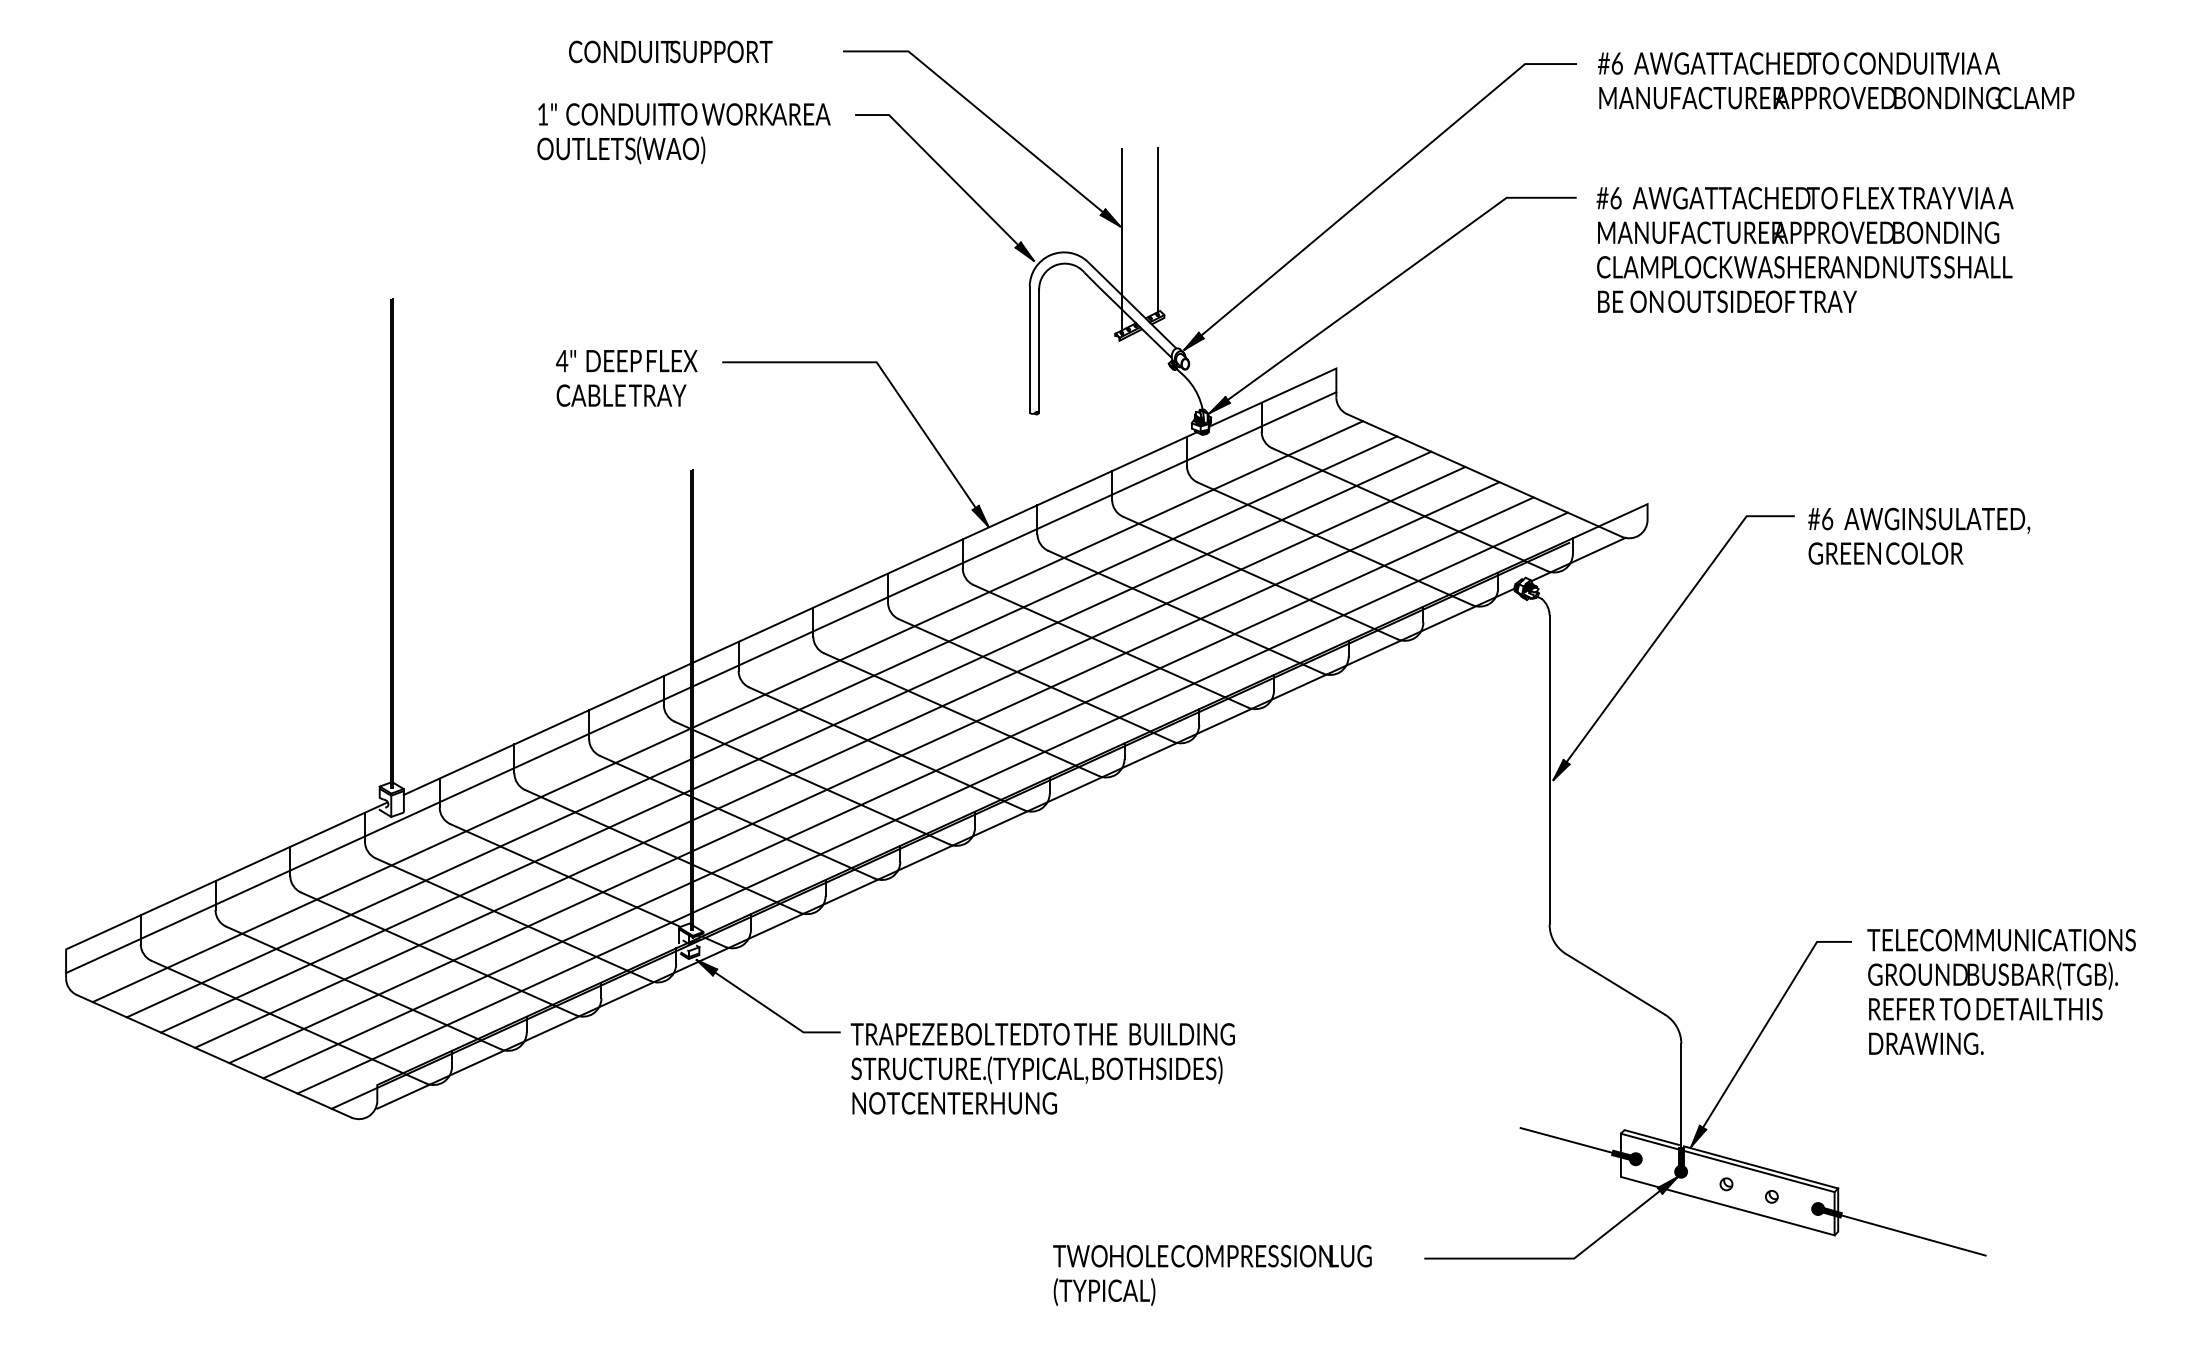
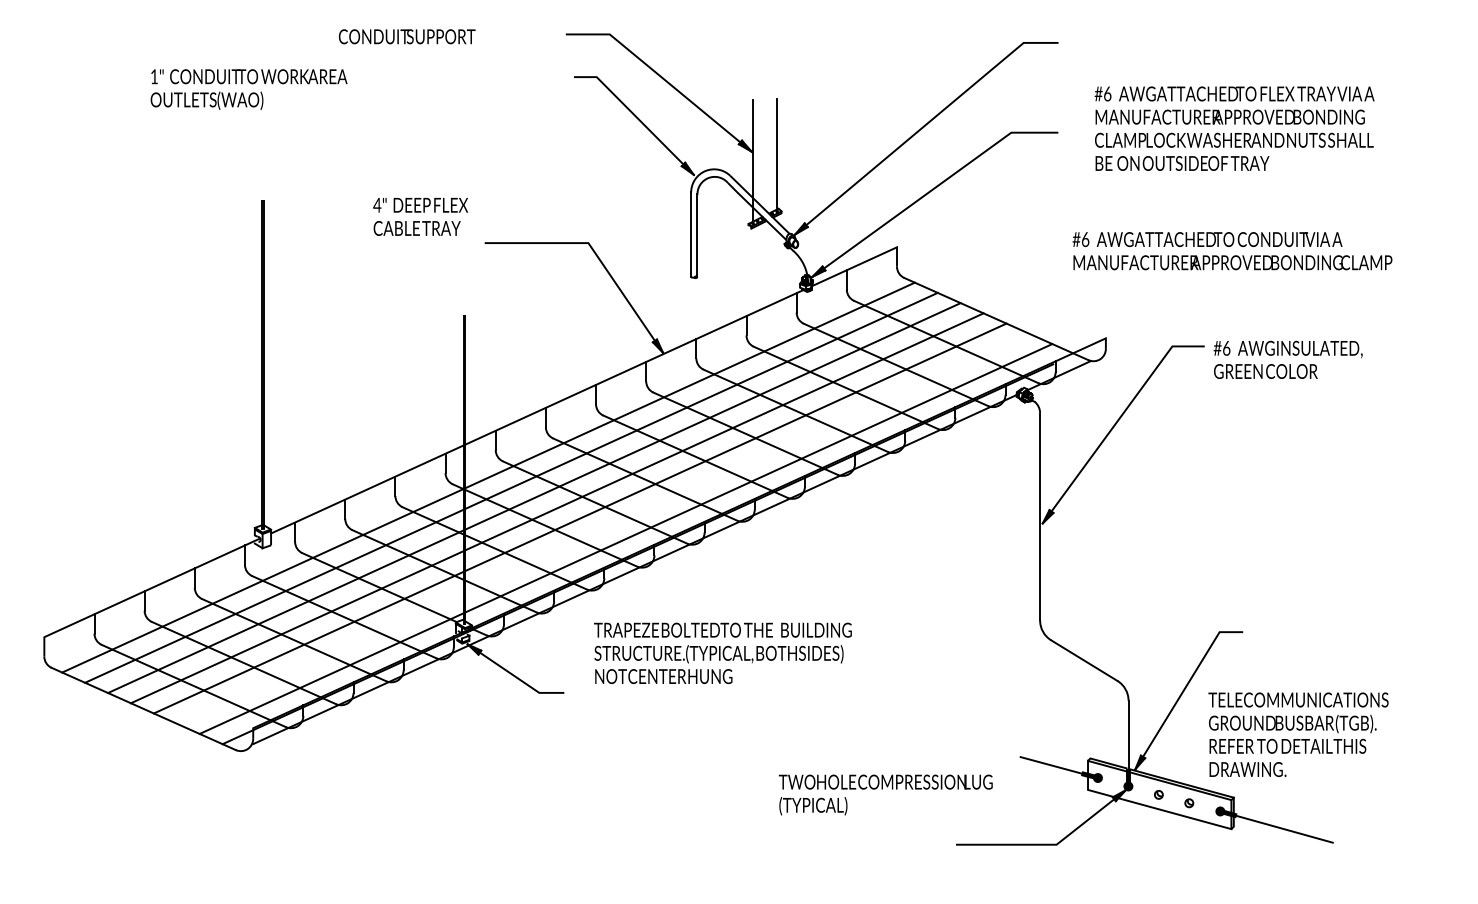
text: (669, 51) -> (406, 36), moved
text: (1836, 81) -> (1232, 251), moved
text: (683, 133) -> (248, 89), moved
text: (1804, 249) -> (1234, 128), moved
text: (626, 377) -> (420, 216), moved
line: (700, 683) -> (470, 458), removed
line: (897, 787) -> (602, 528), removed
text: (2001, 991) -> (1298, 734), moved
text: (1042, 1069) -> (722, 653), moved
text: (1211, 1274) -> (885, 794), moved

